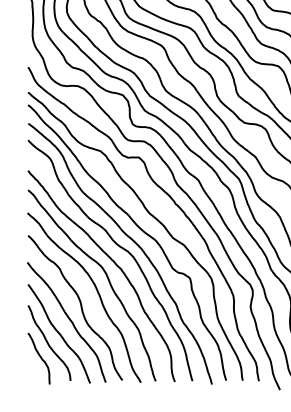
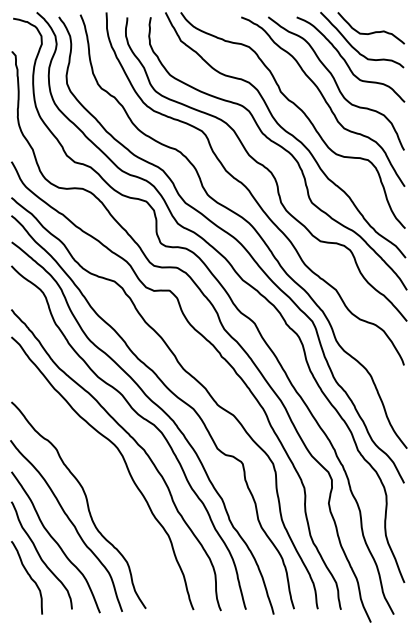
curve: (97, 293) -> (110, 484), removed

